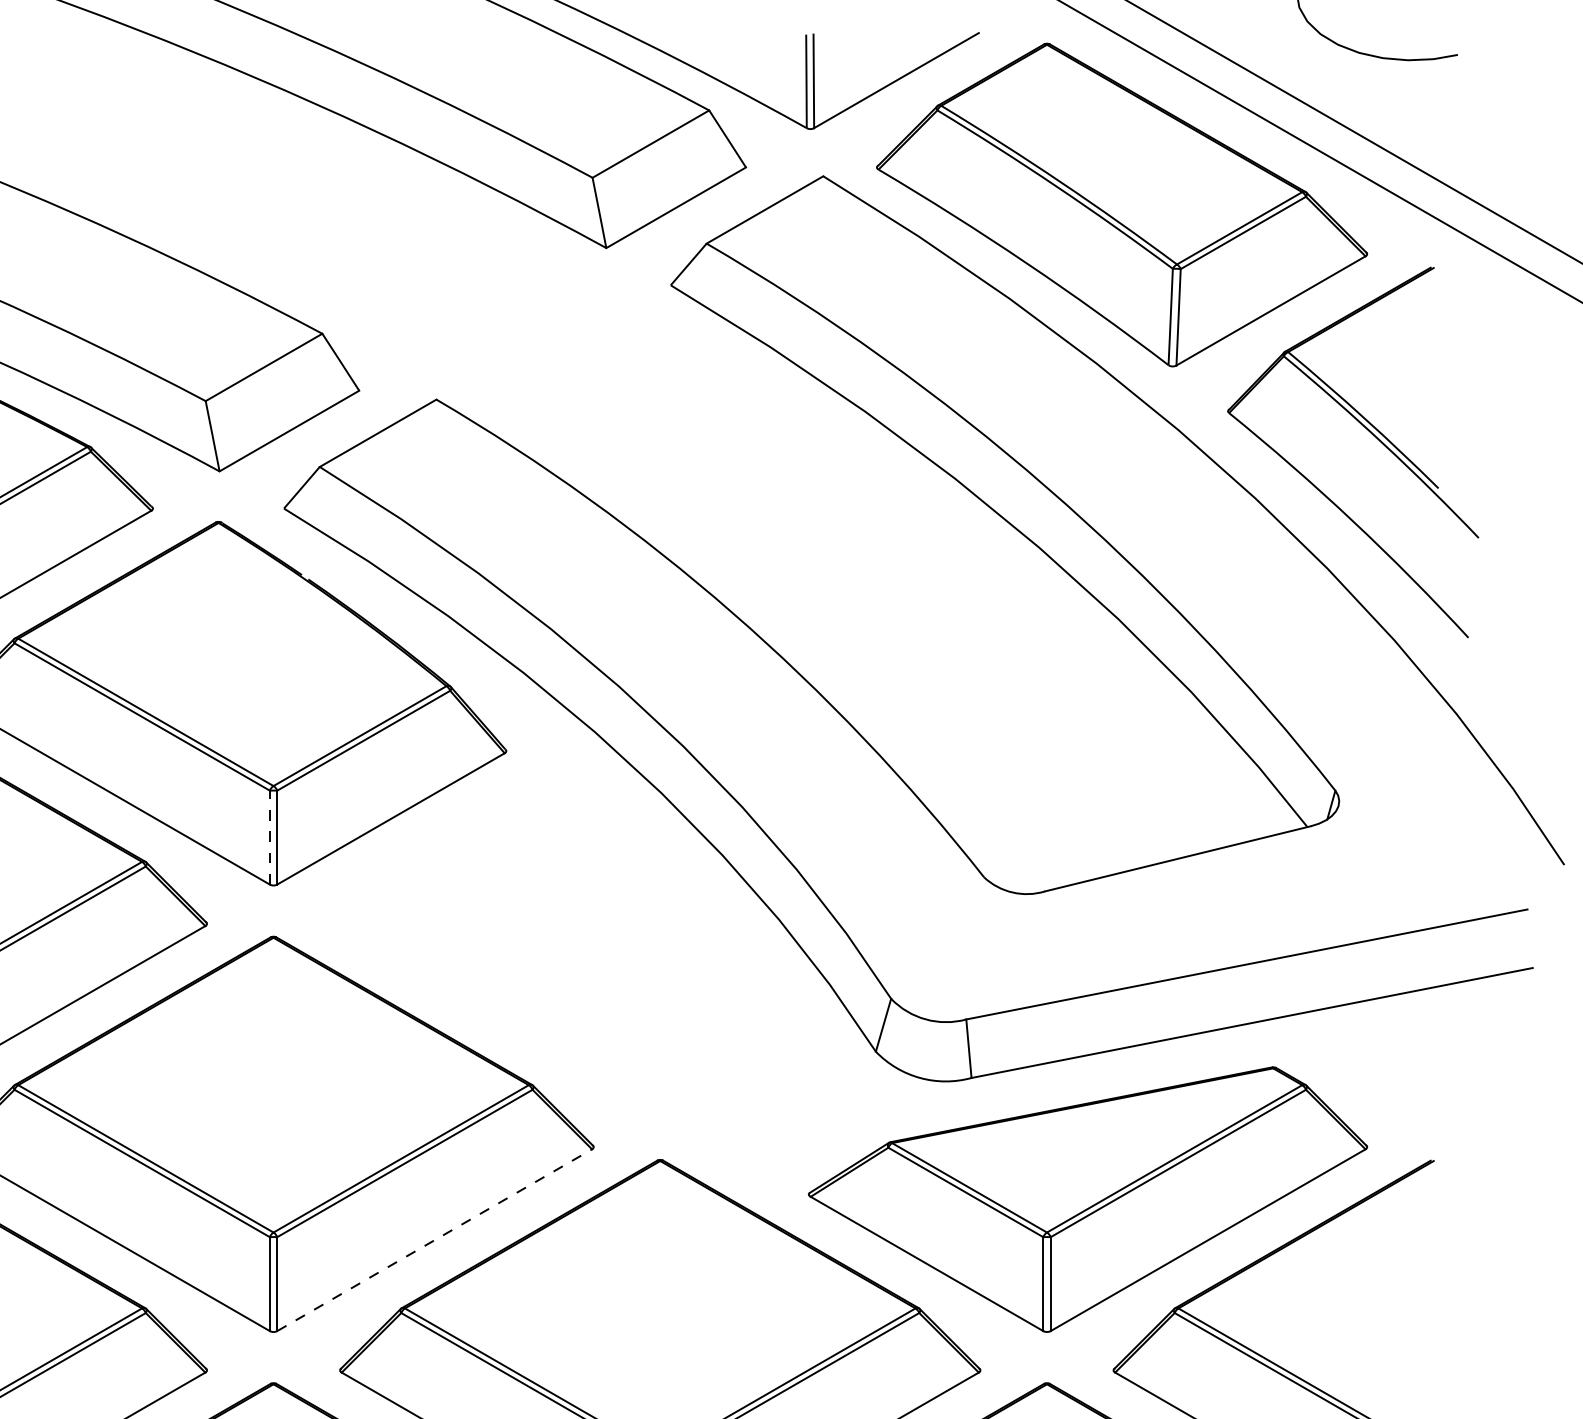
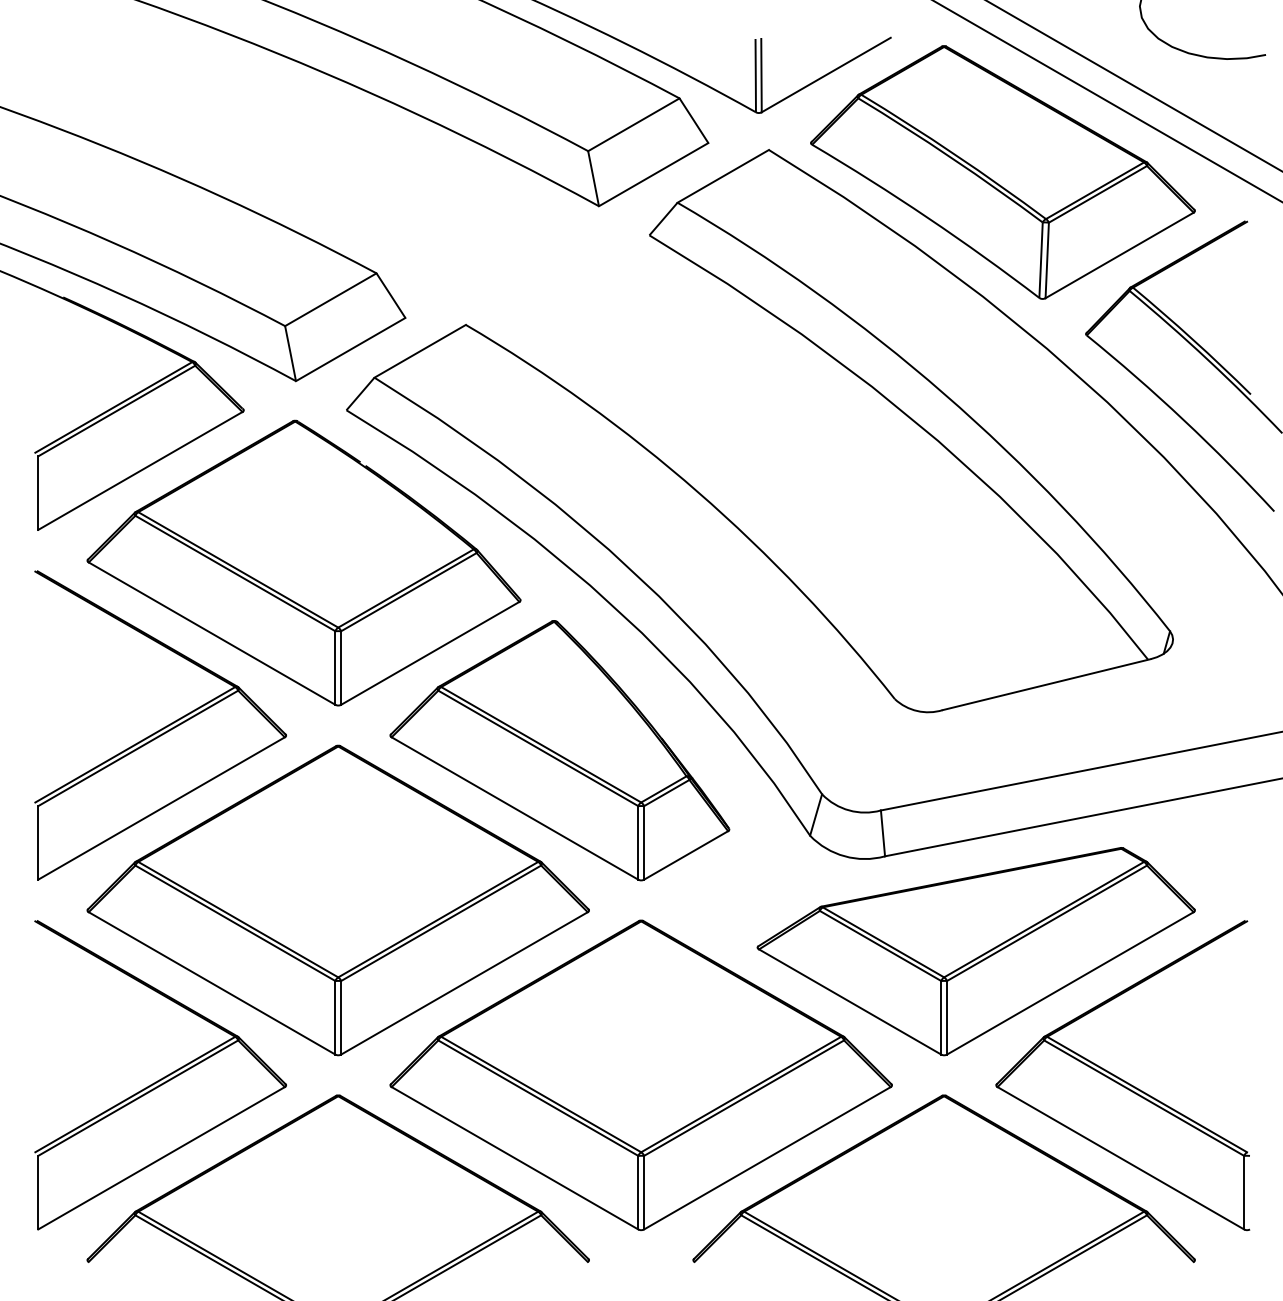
line: (269, 838) -> (335, 668), dashed -> solid
part: (555, 942) -> (559, 750), added
line: (434, 1240) -> (464, 983), dashed -> solid

